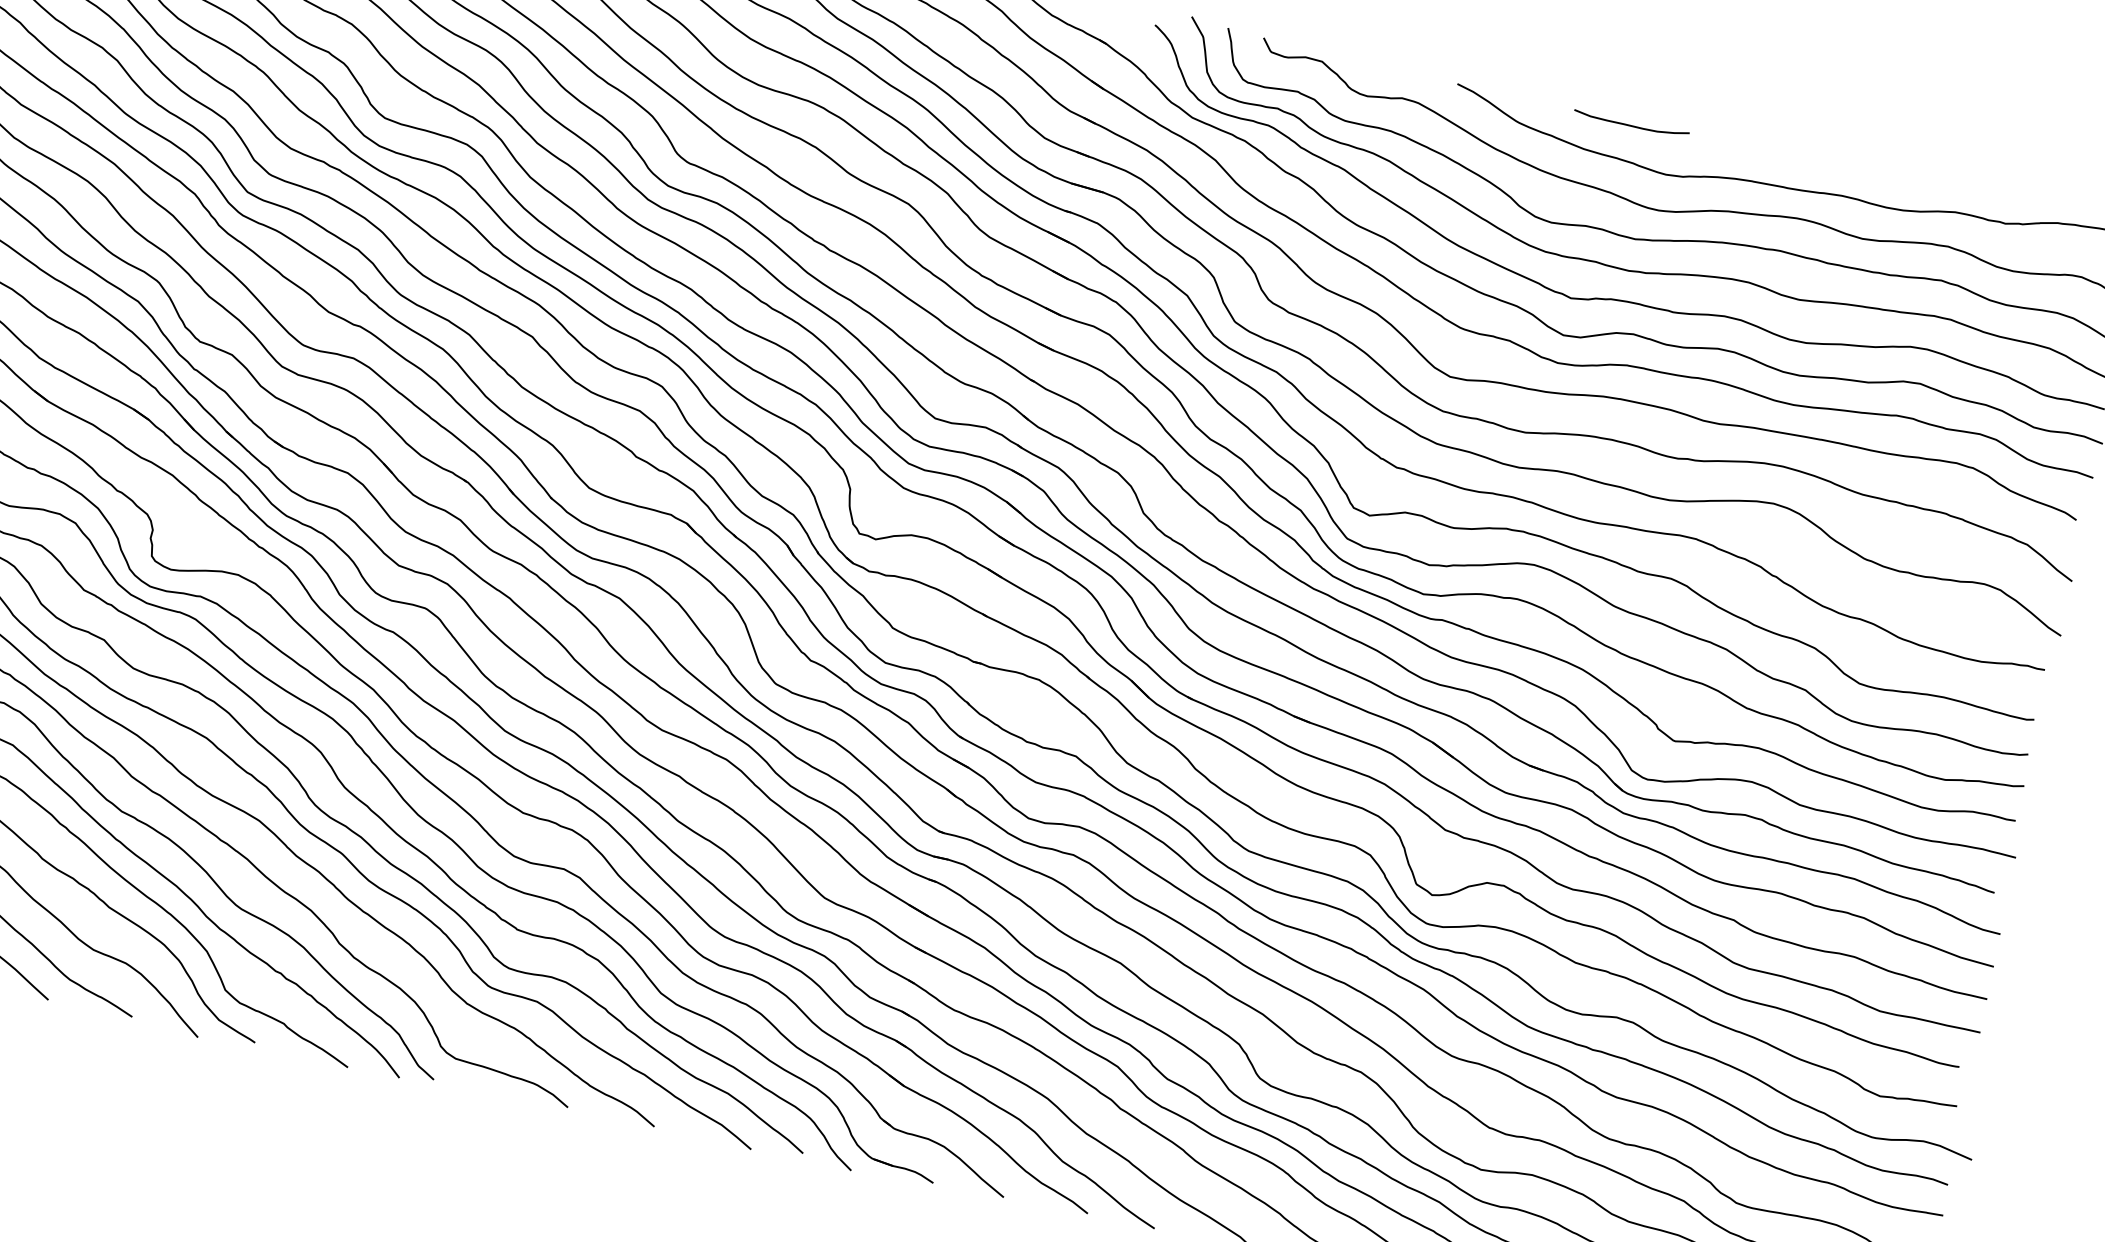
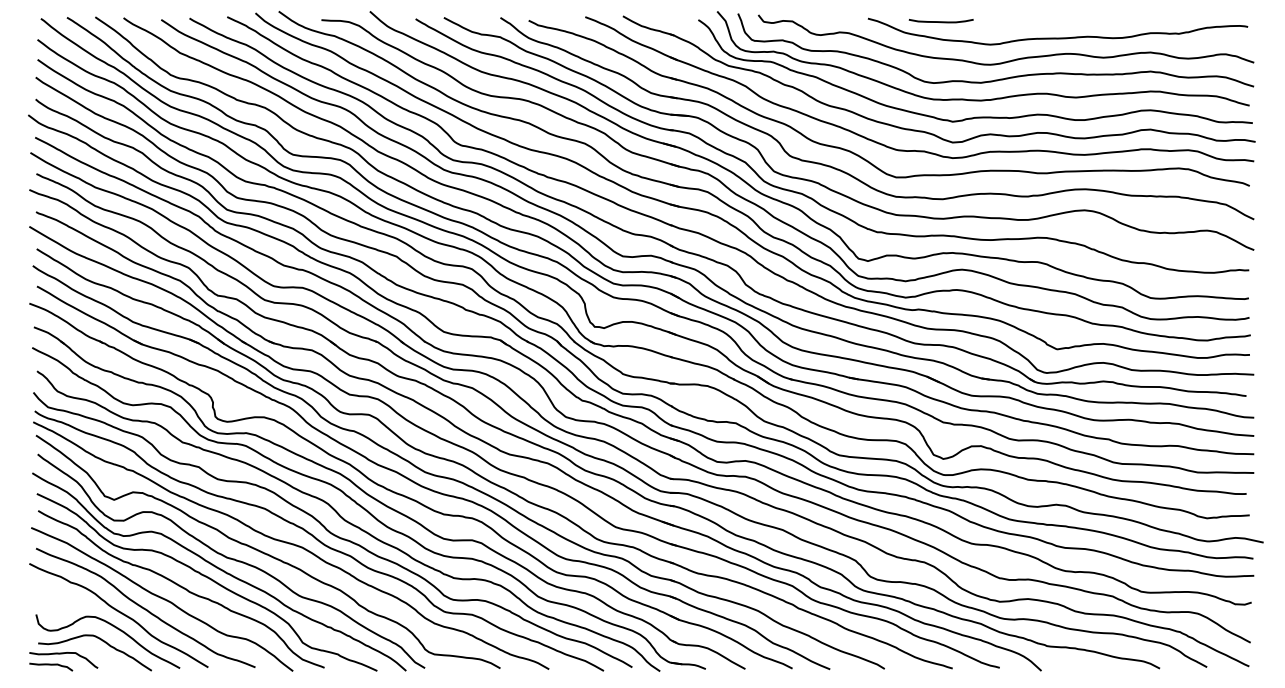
curve: (1630, 124) -> (940, 21), moved

